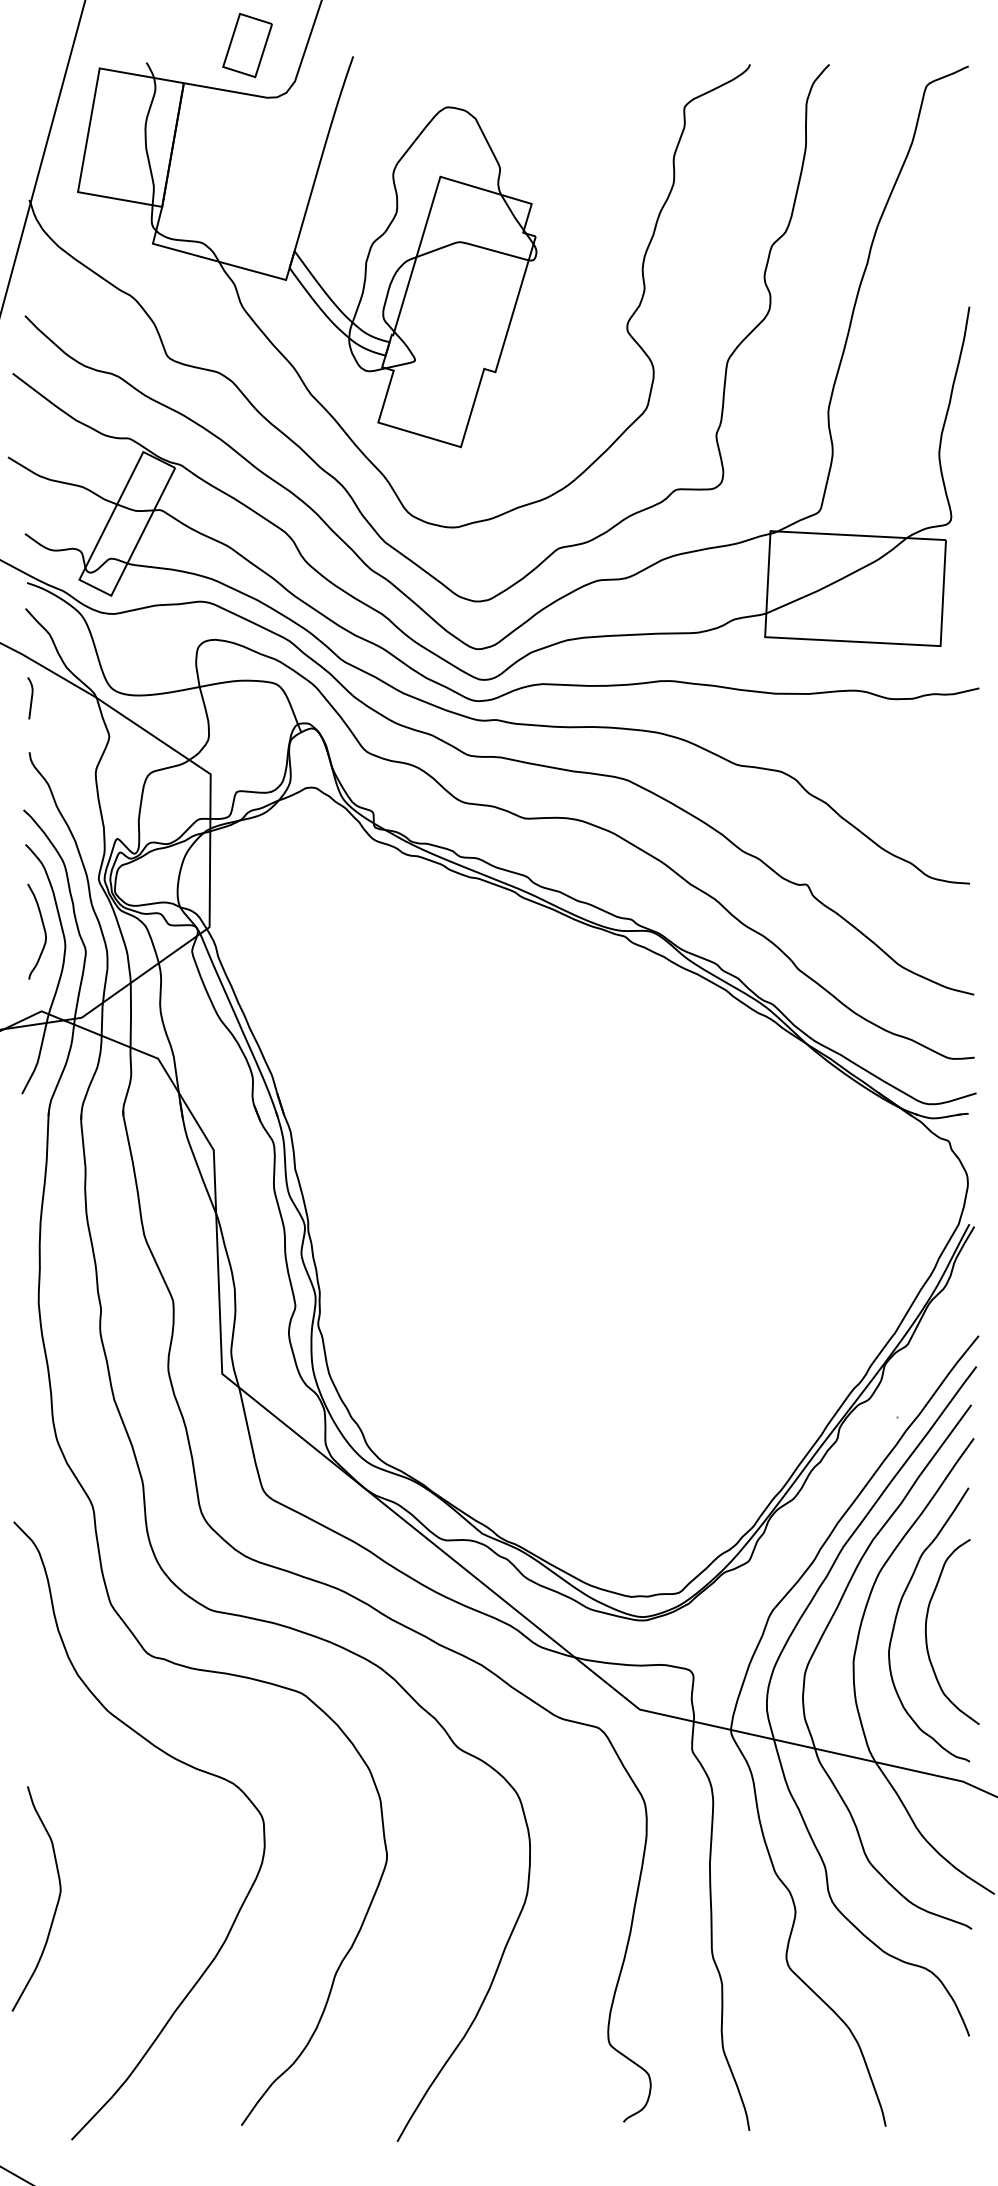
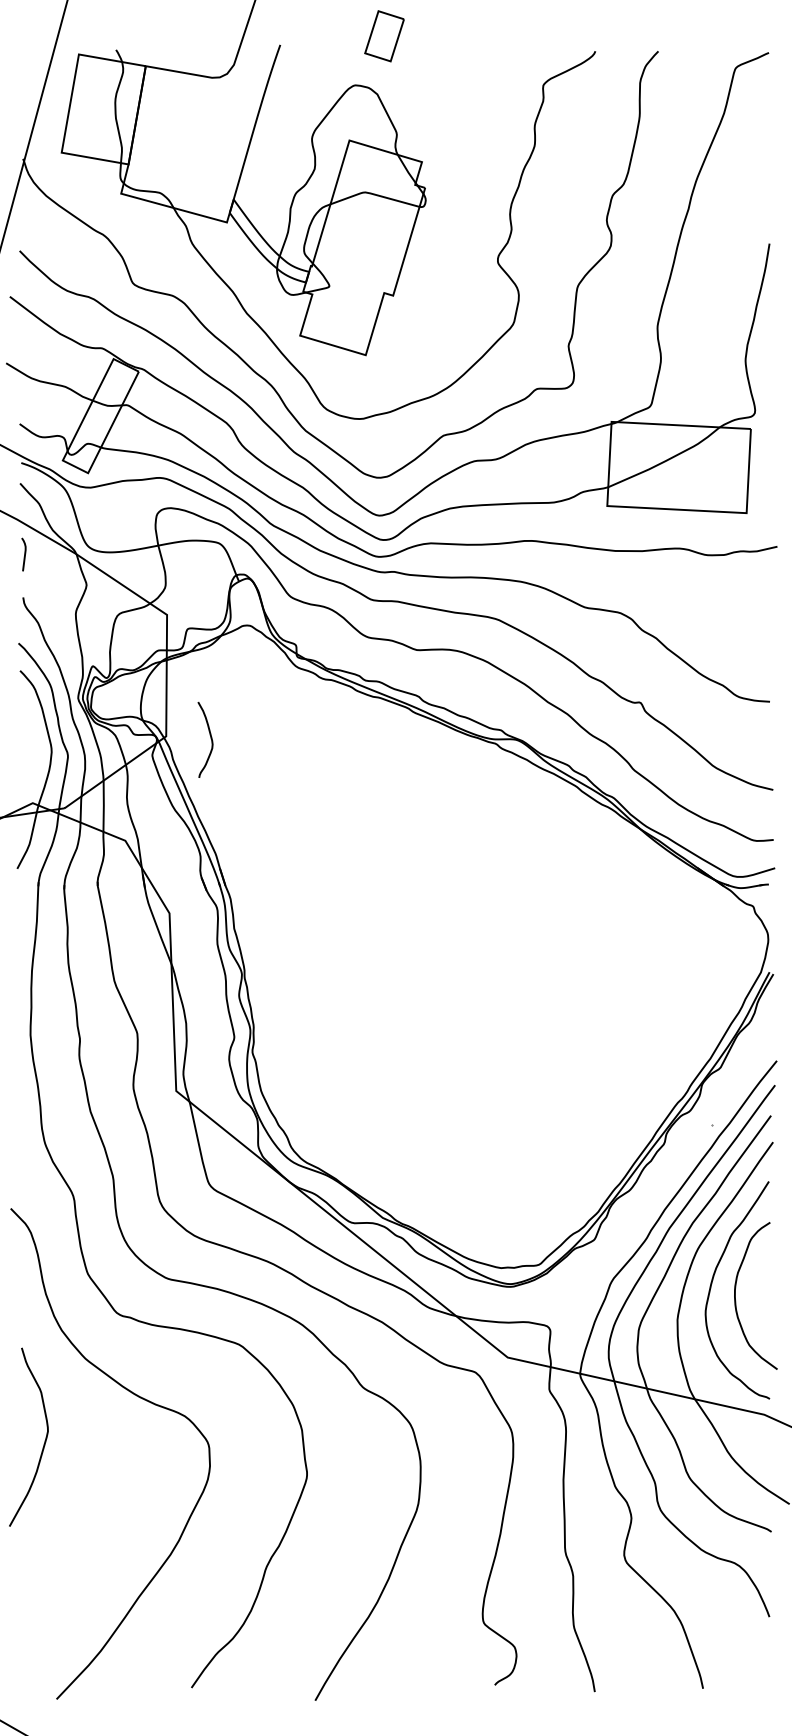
part: (247, 45) -> (384, 36), moved
curve: (43, 929) -> (210, 738), moved
curve: (56, 1903) -> (44, 1440), moved

